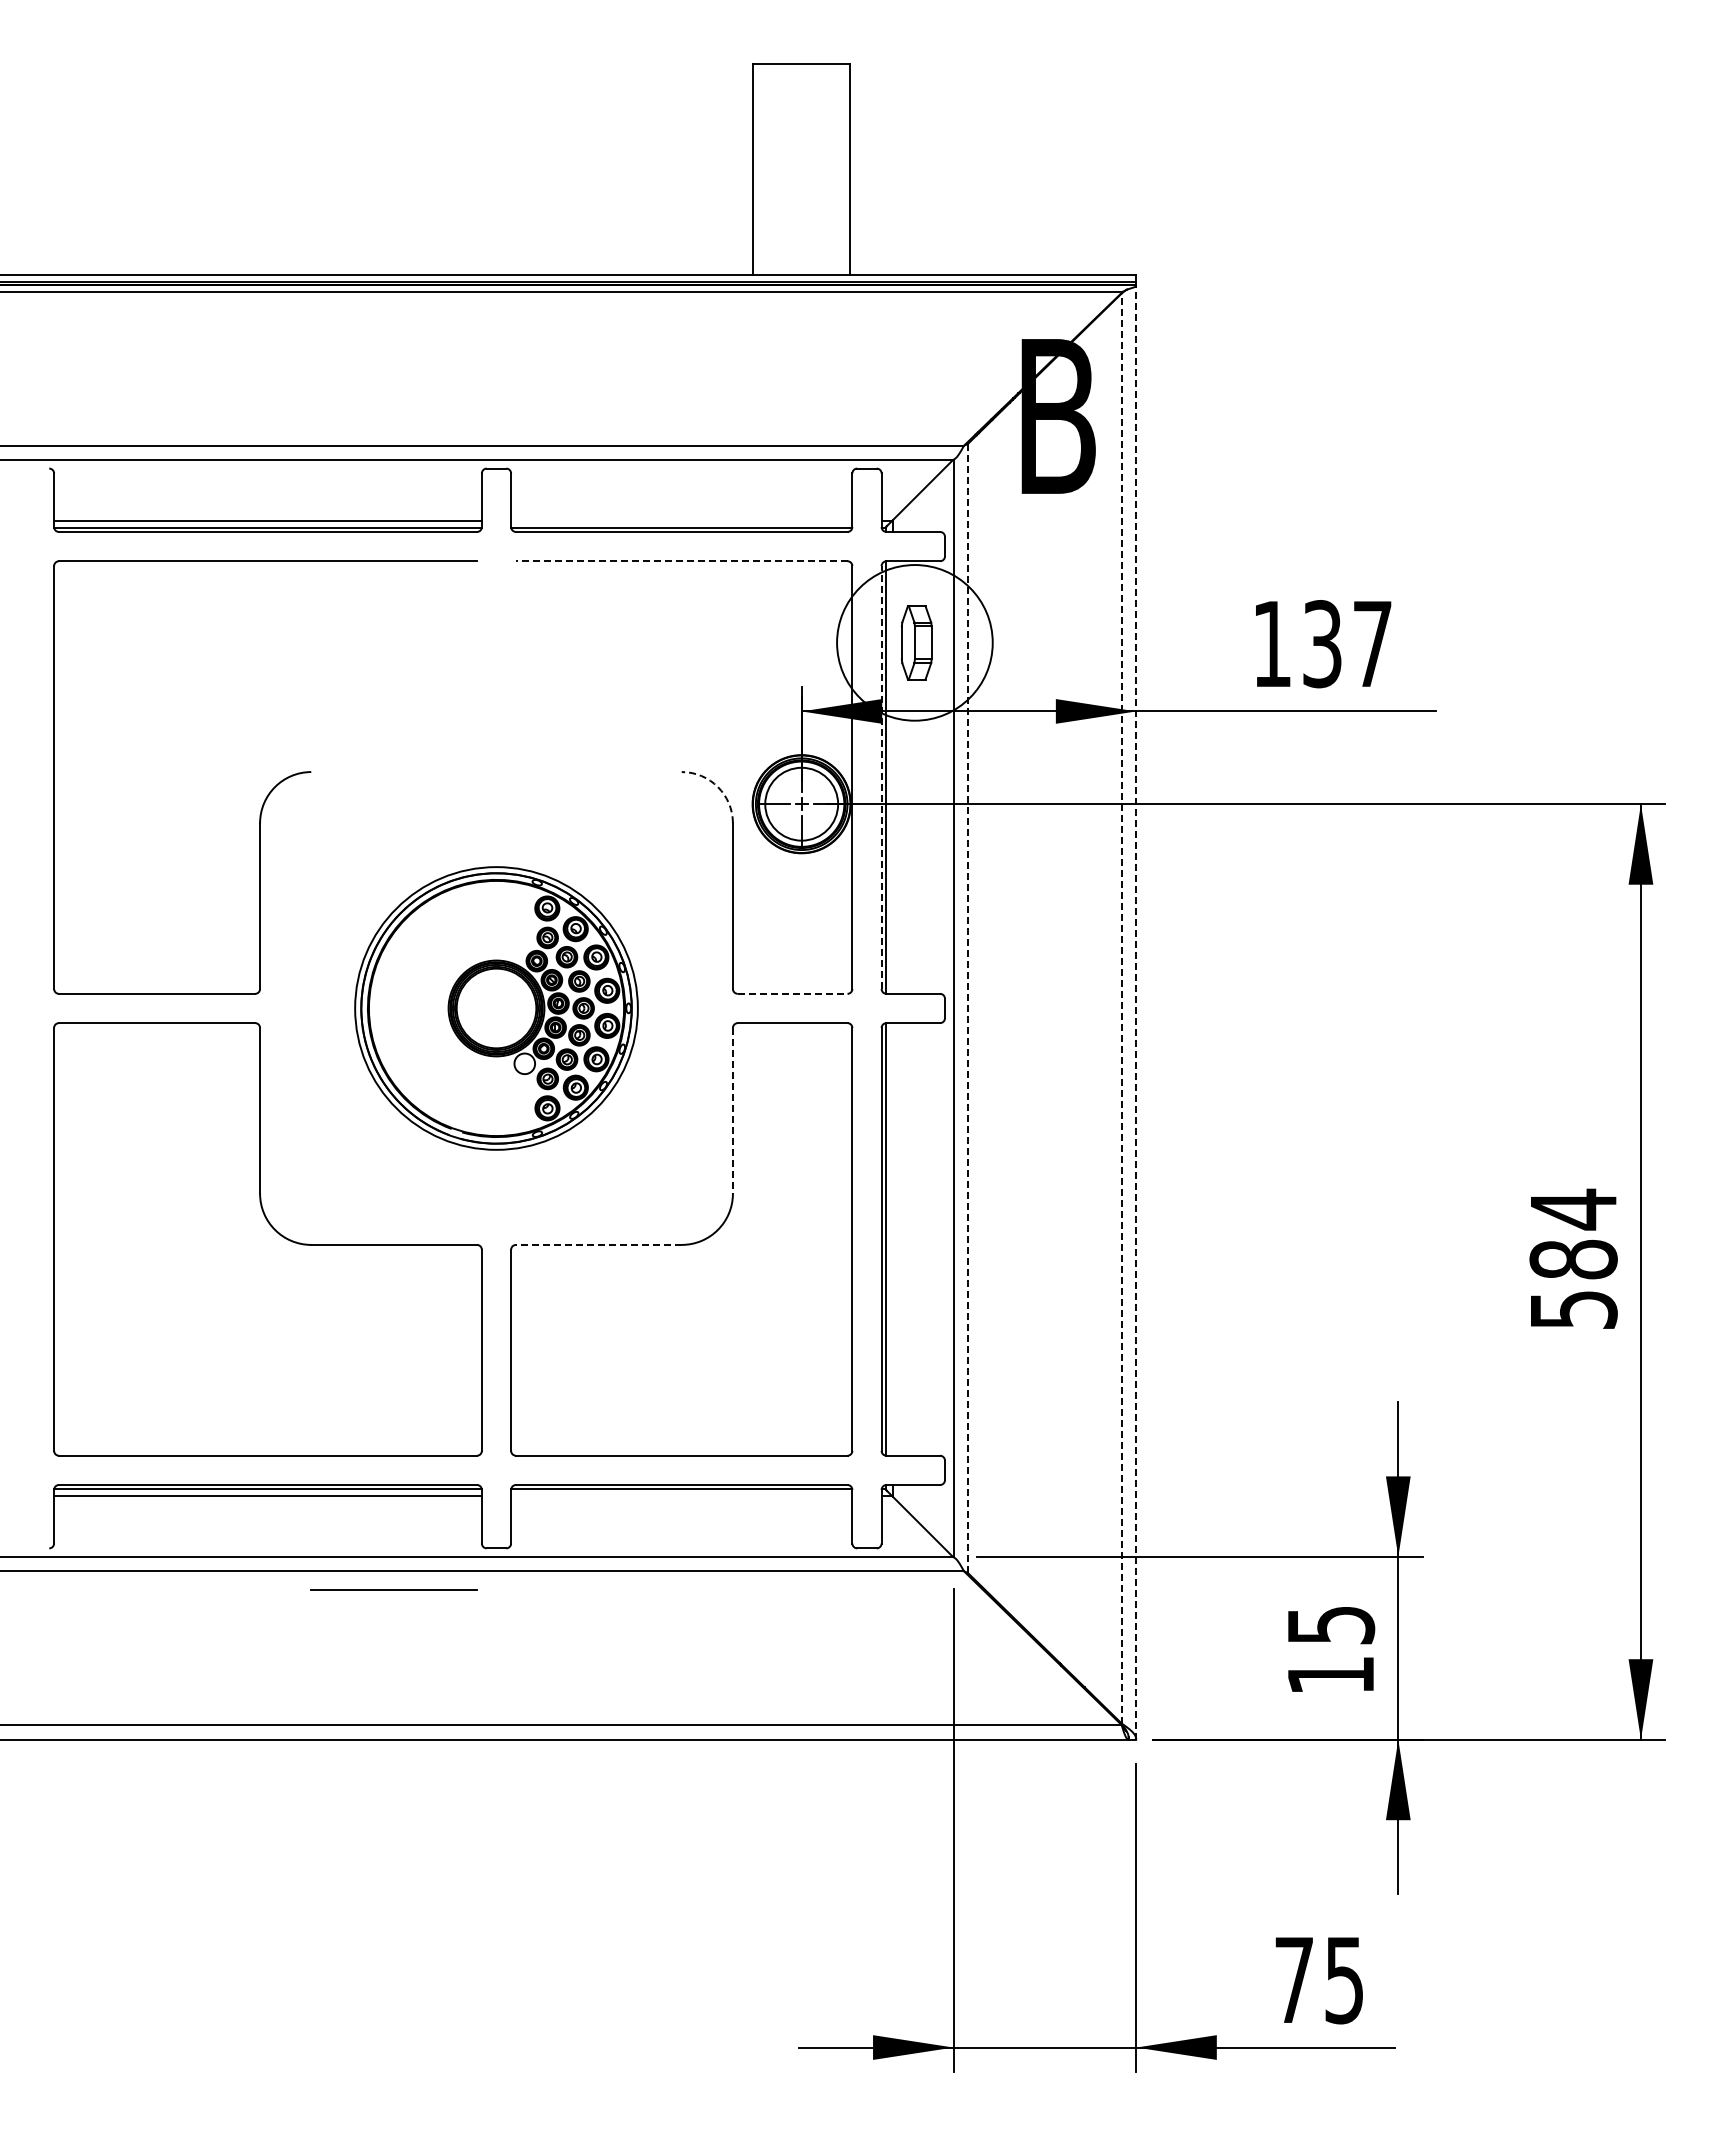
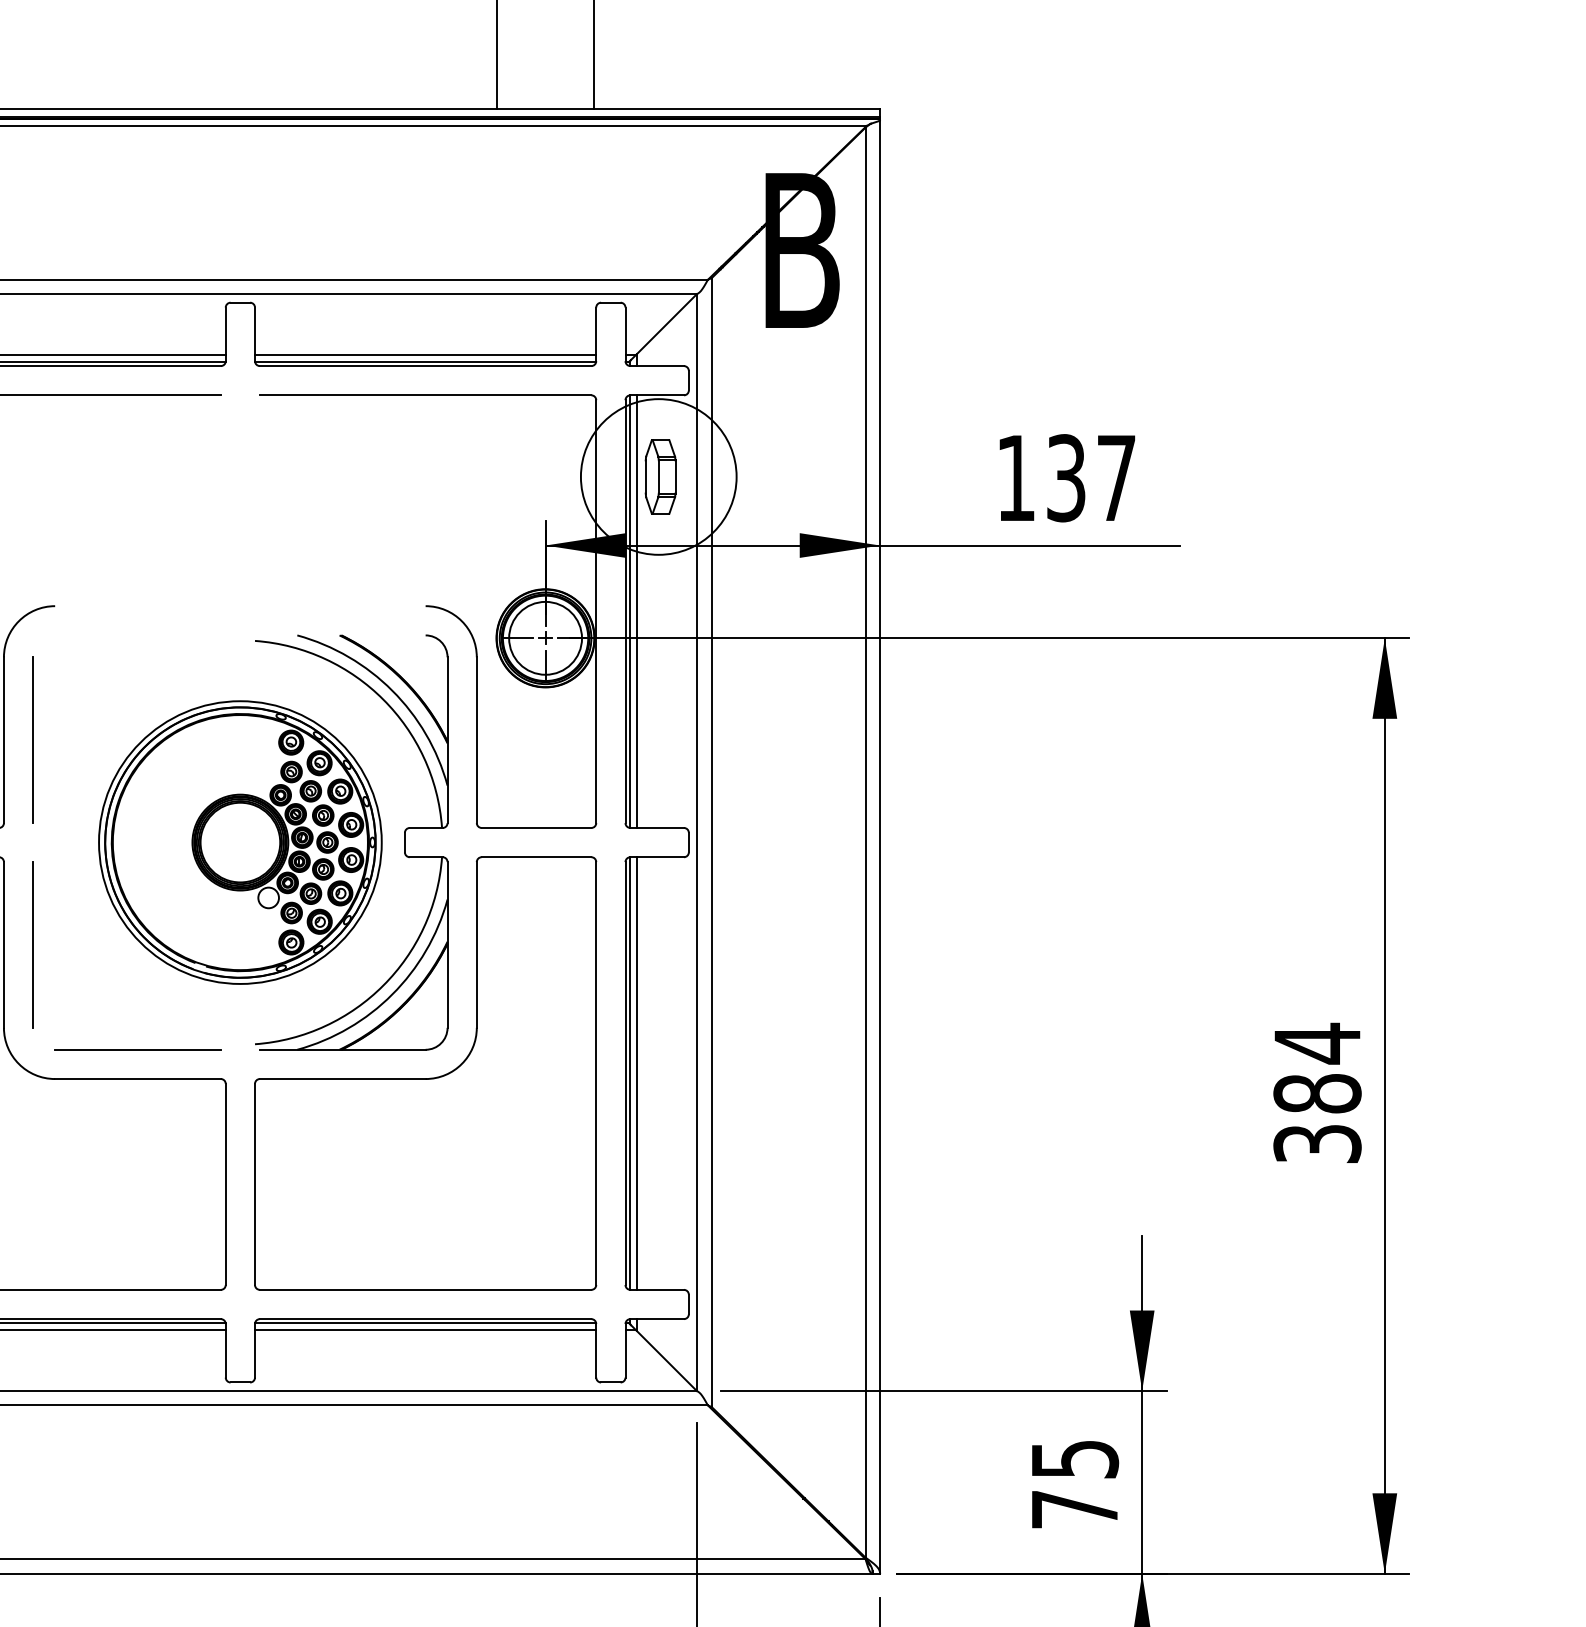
line: (681, 520) -> (425, 354), added
line: (681, 561) -> (425, 395), dashed -> solid
line: (881, 777) -> (625, 611), dashed -> solid
line: (892, 777) -> (636, 611), added
arc: (717, 787) -> (461, 621), dashed -> solid
line: (289, 905) -> (33, 739), added
line: (792, 993) -> (536, 827), dashed -> solid
line: (967, 1007) -> (711, 841), dashed -> solid
line: (1121, 1007) -> (865, 841), dashed -> solid
part: (660, 1008) -> (404, 842), added
line: (1136, 1012) -> (880, 846), dashed -> solid
line: (289, 1110) -> (33, 944), added
line: (732, 1110) -> (476, 944), dashed -> solid
line: (892, 1239) -> (636, 1073), added
line: (598, 1244) -> (342, 1078), dashed -> solid
text: (1573, 1309) -> (1317, 1143), 584 -> 384
line: (681, 1496) -> (425, 1330), added
line: (393, 1589) -> (137, 1049), moved
text: (1330, 1675) -> (1074, 1509), 15 -> 75

